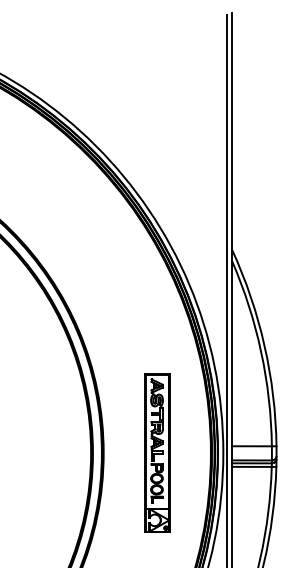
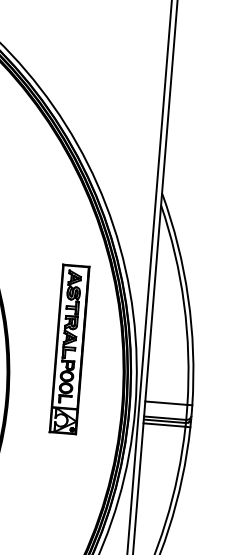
part: (157, 452) -> (69, 348), moved

